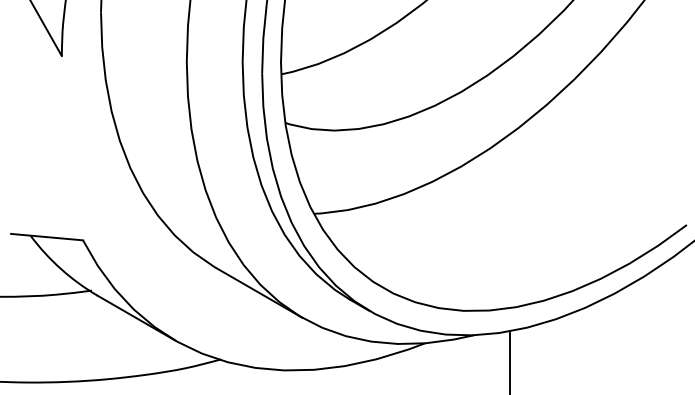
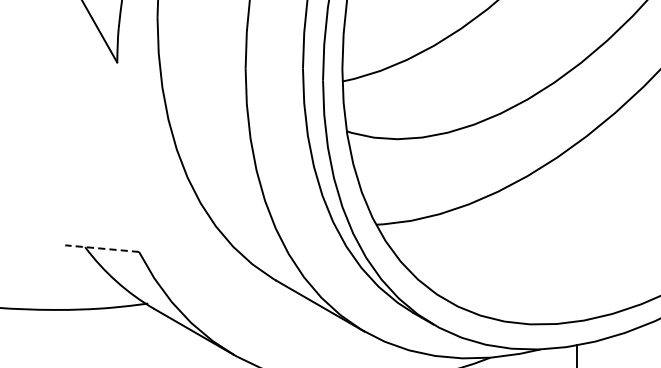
line: (46, 237) -> (101, 249), solid -> dashed

